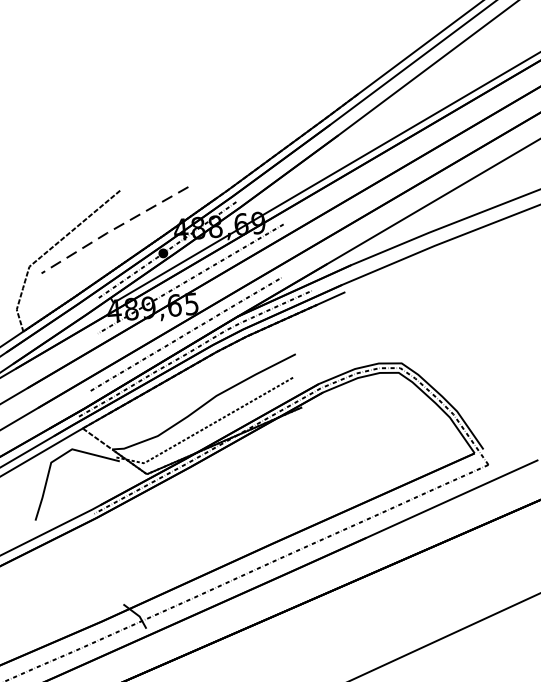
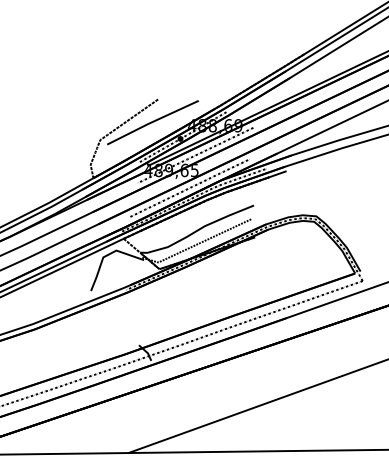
line: (112, 230) -> (151, 122), dashed -> solid

